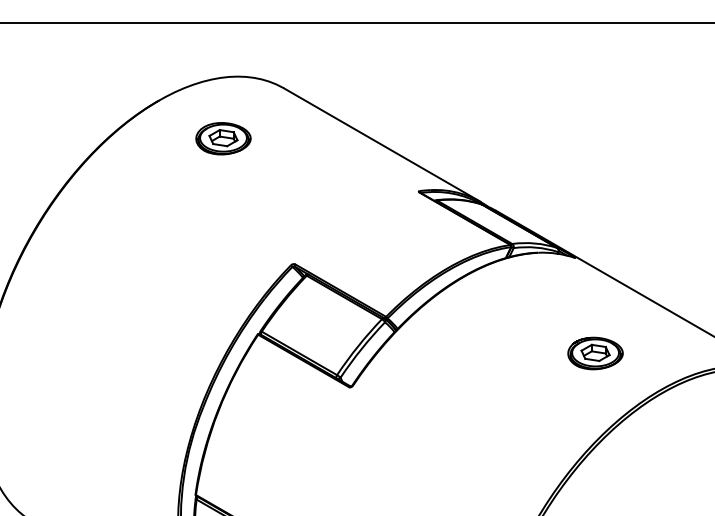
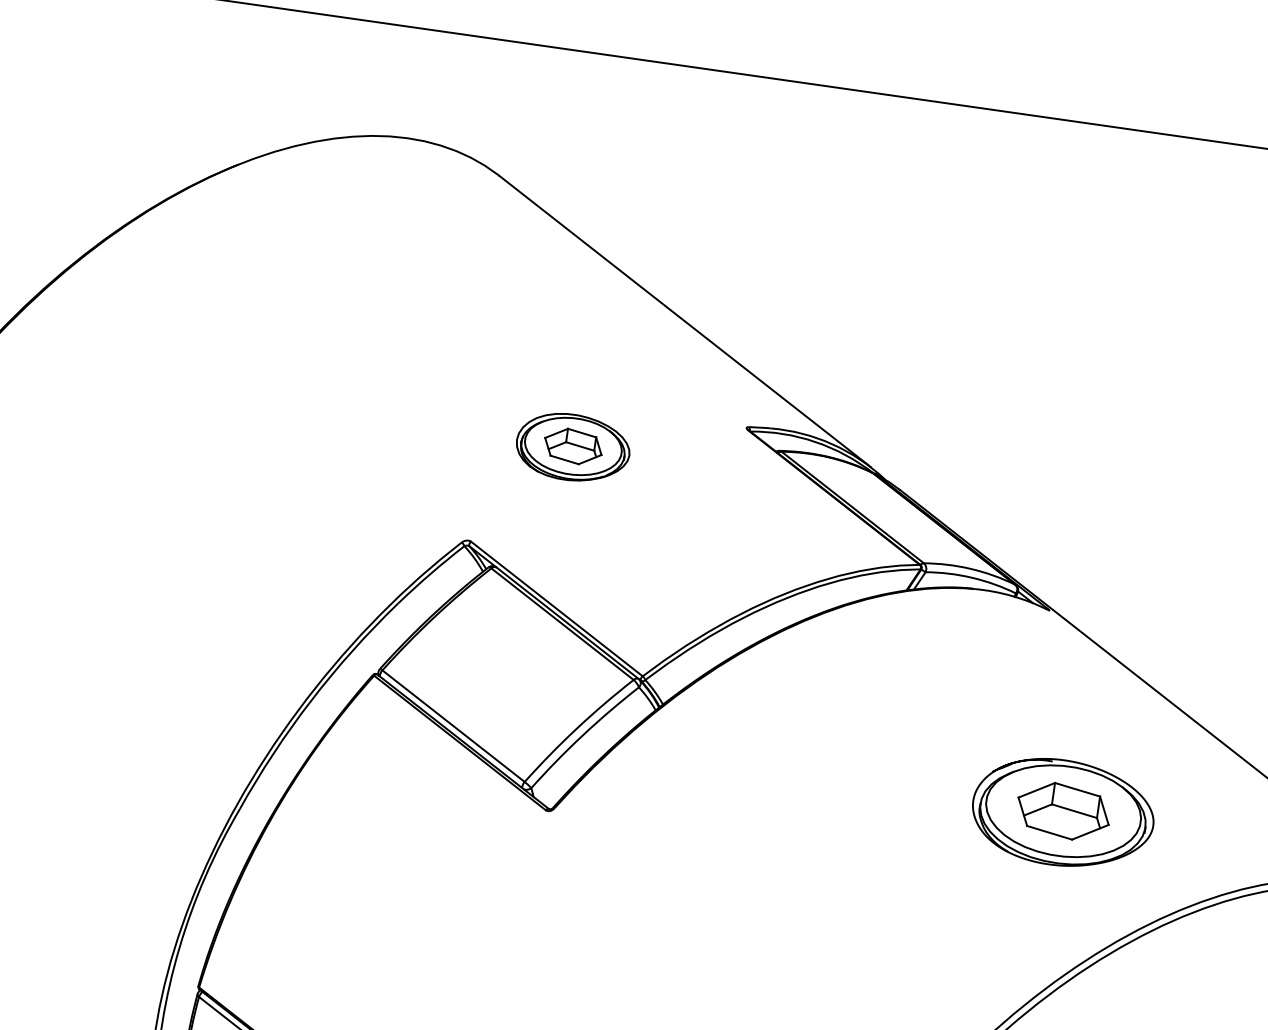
part: (223, 138) -> (573, 447), moved
part: (595, 353) -> (1063, 813), size x1.6

